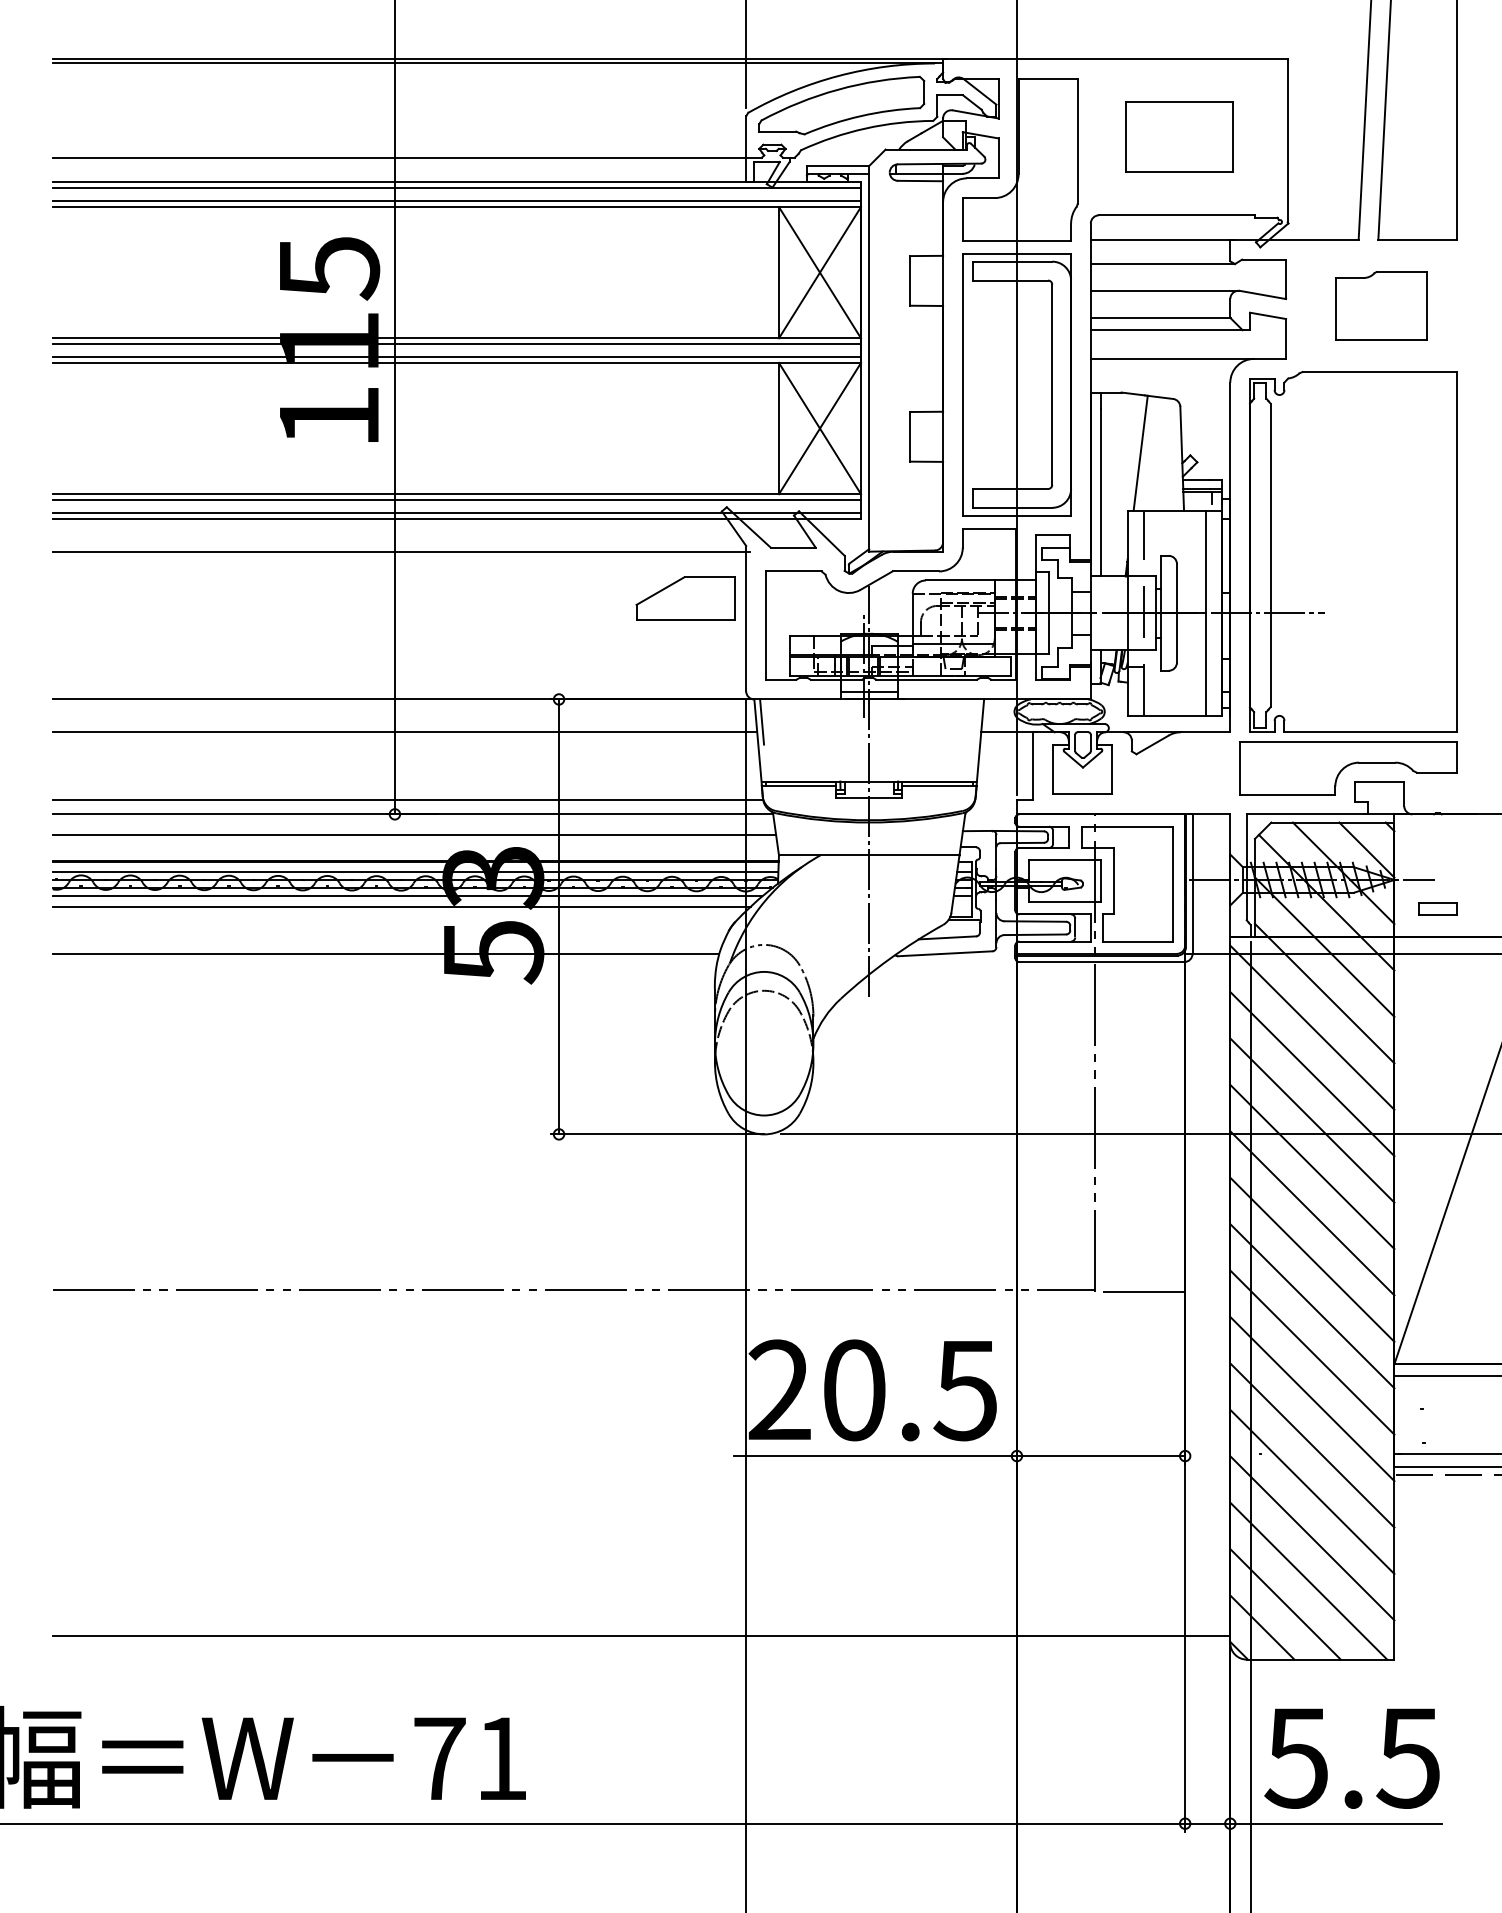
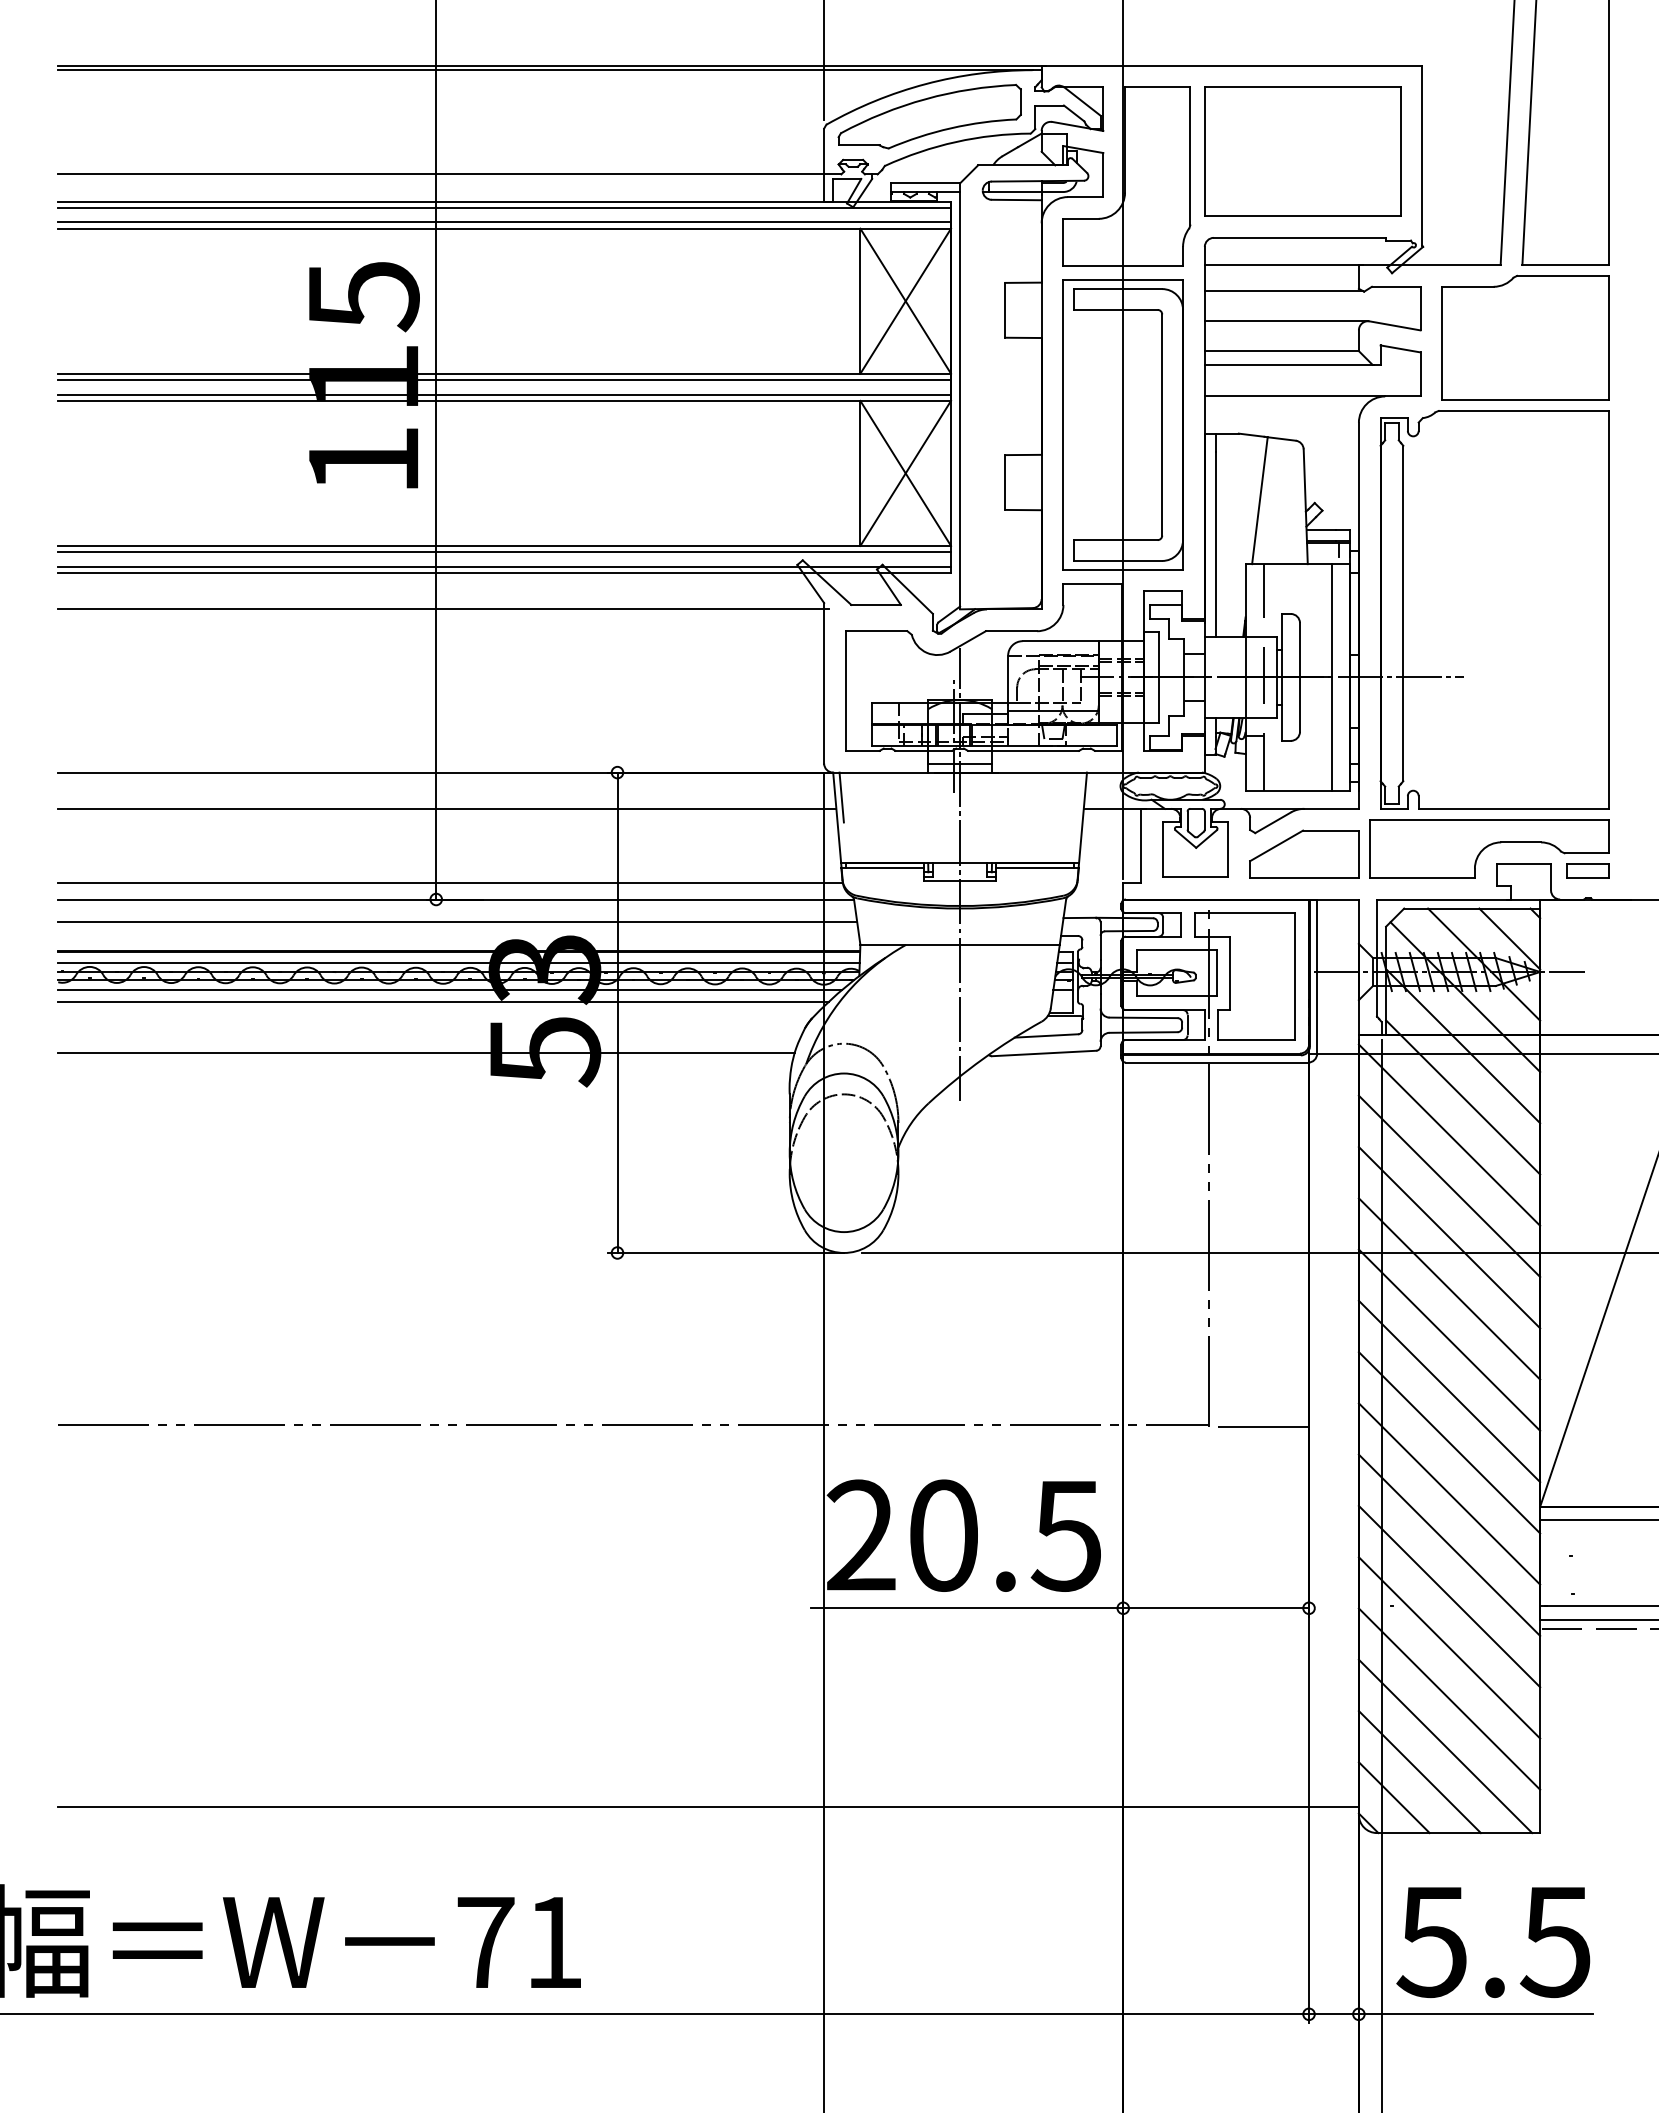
part: (1179, 137) -> (1302, 151), size x1.67
part: (1381, 305) -> (1525, 337), size x1.67
part: (685, 597) -> (1304, 853), moved
part: (1437, 908) -> (1587, 870), moved

